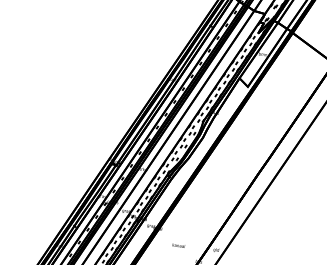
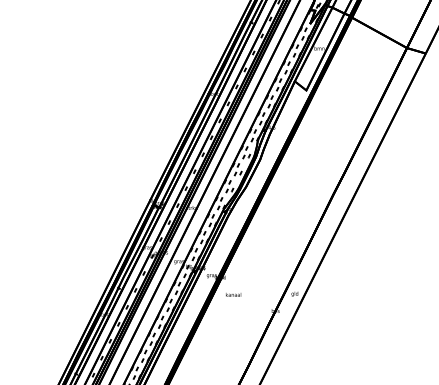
text: (178, 245) -> (233, 294), moved

